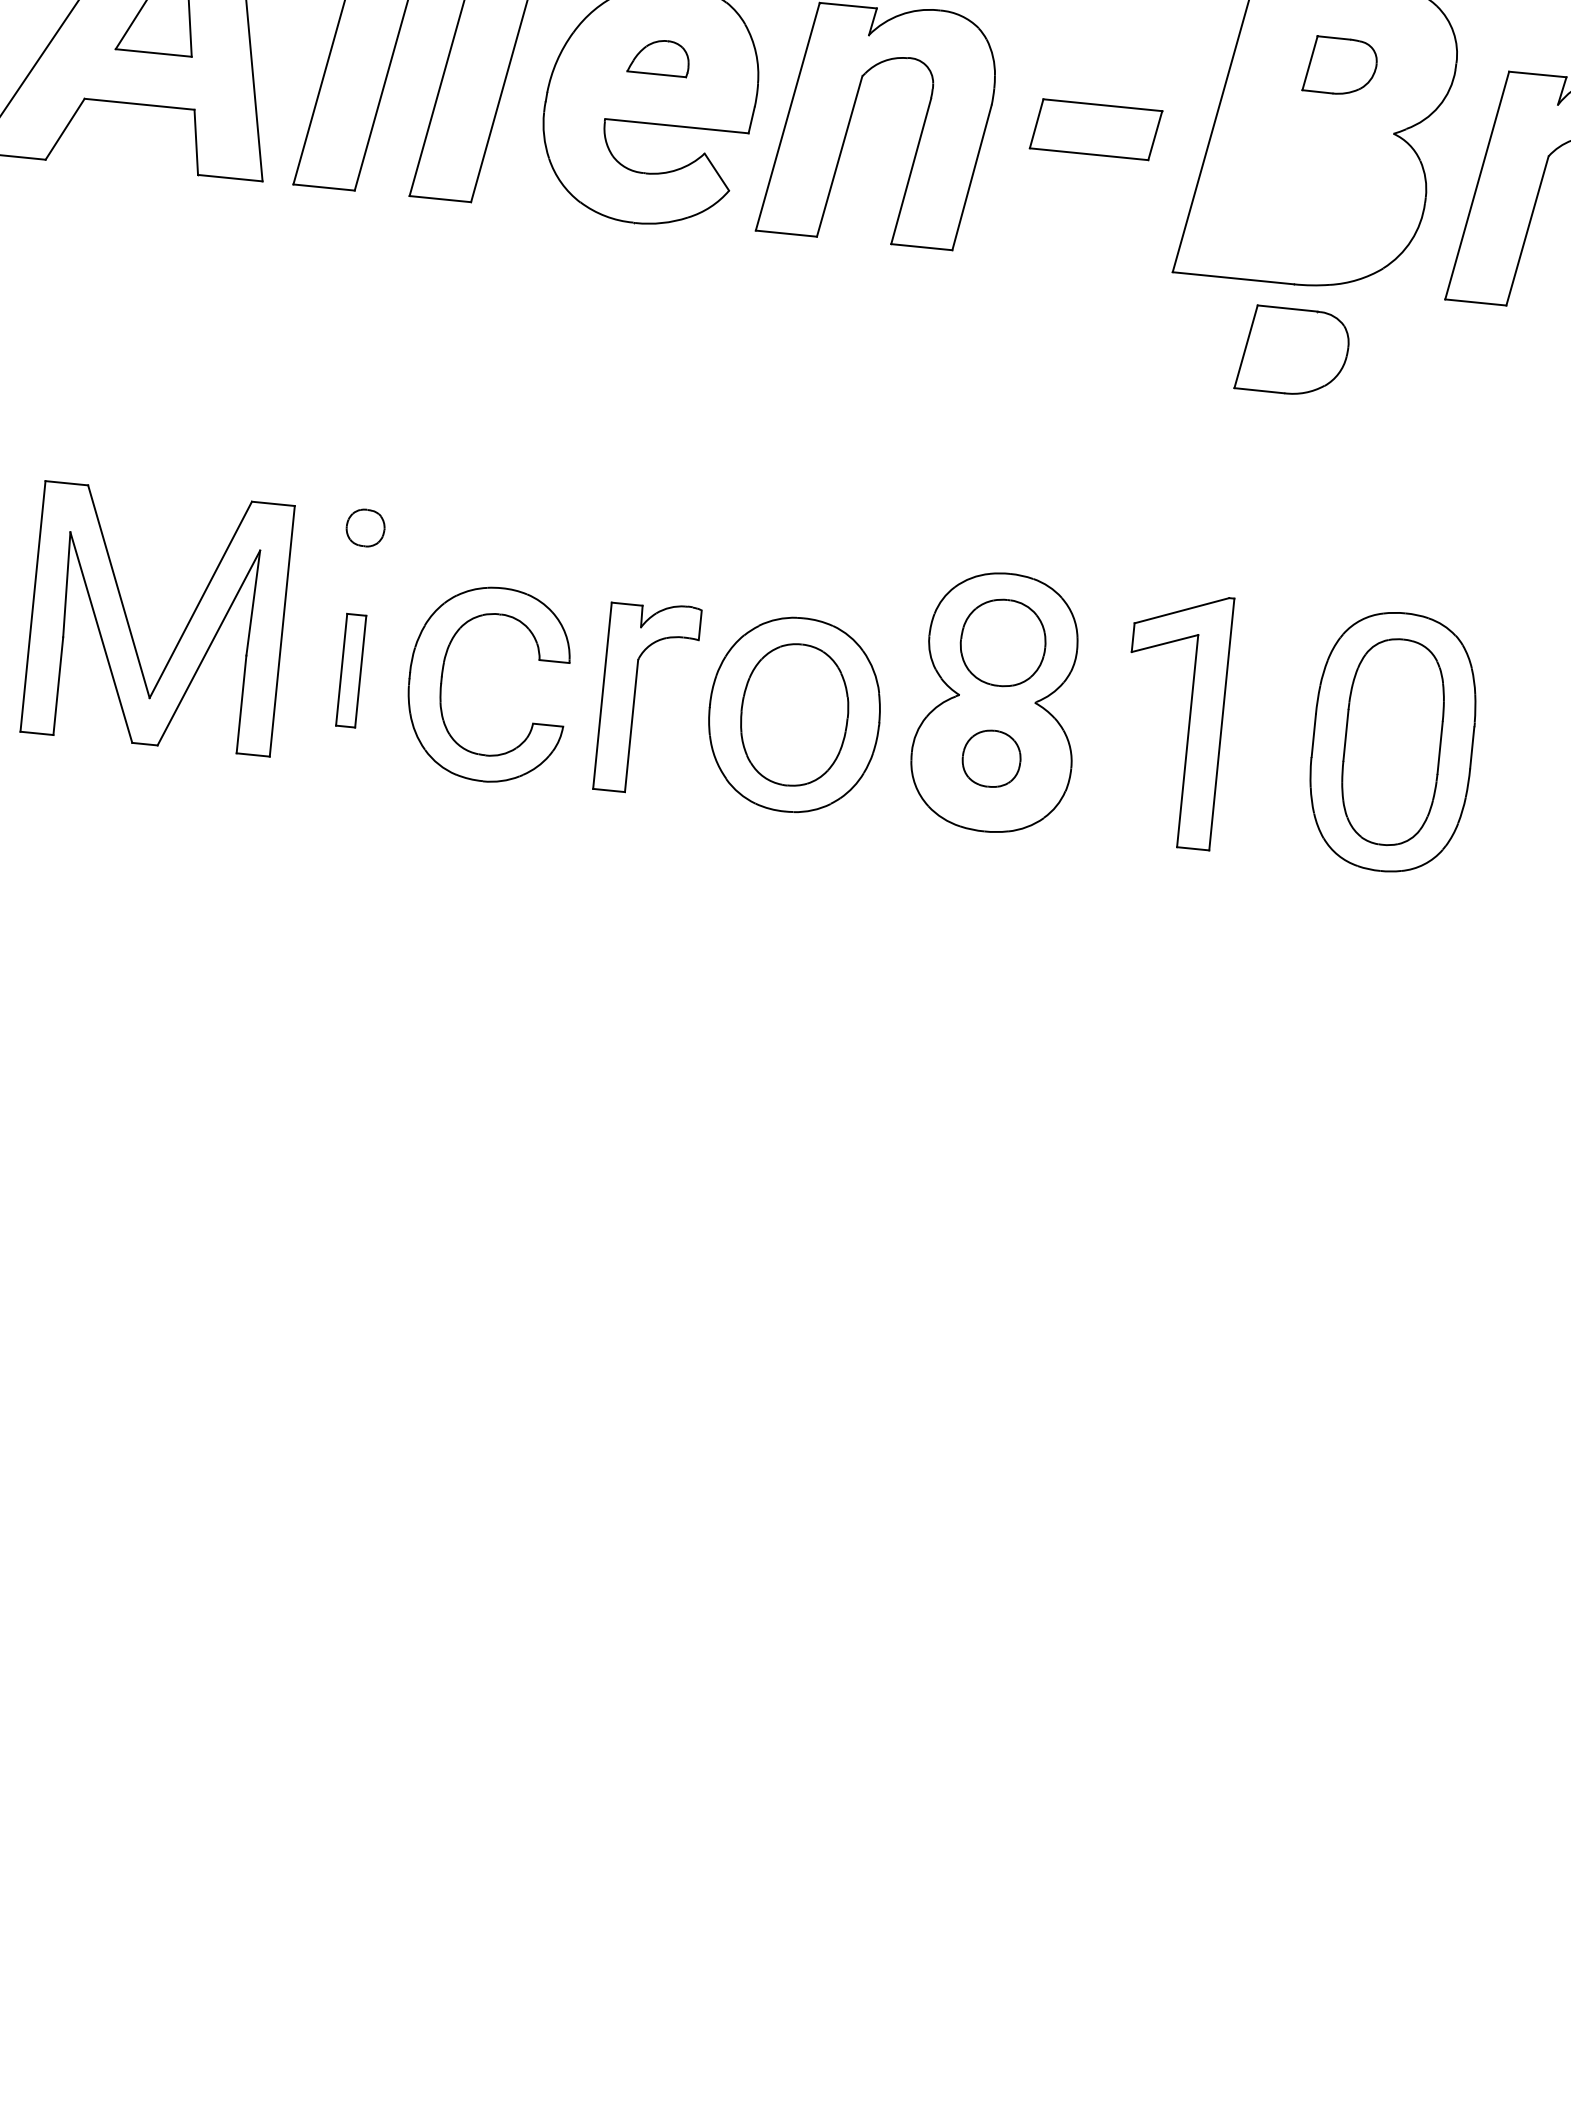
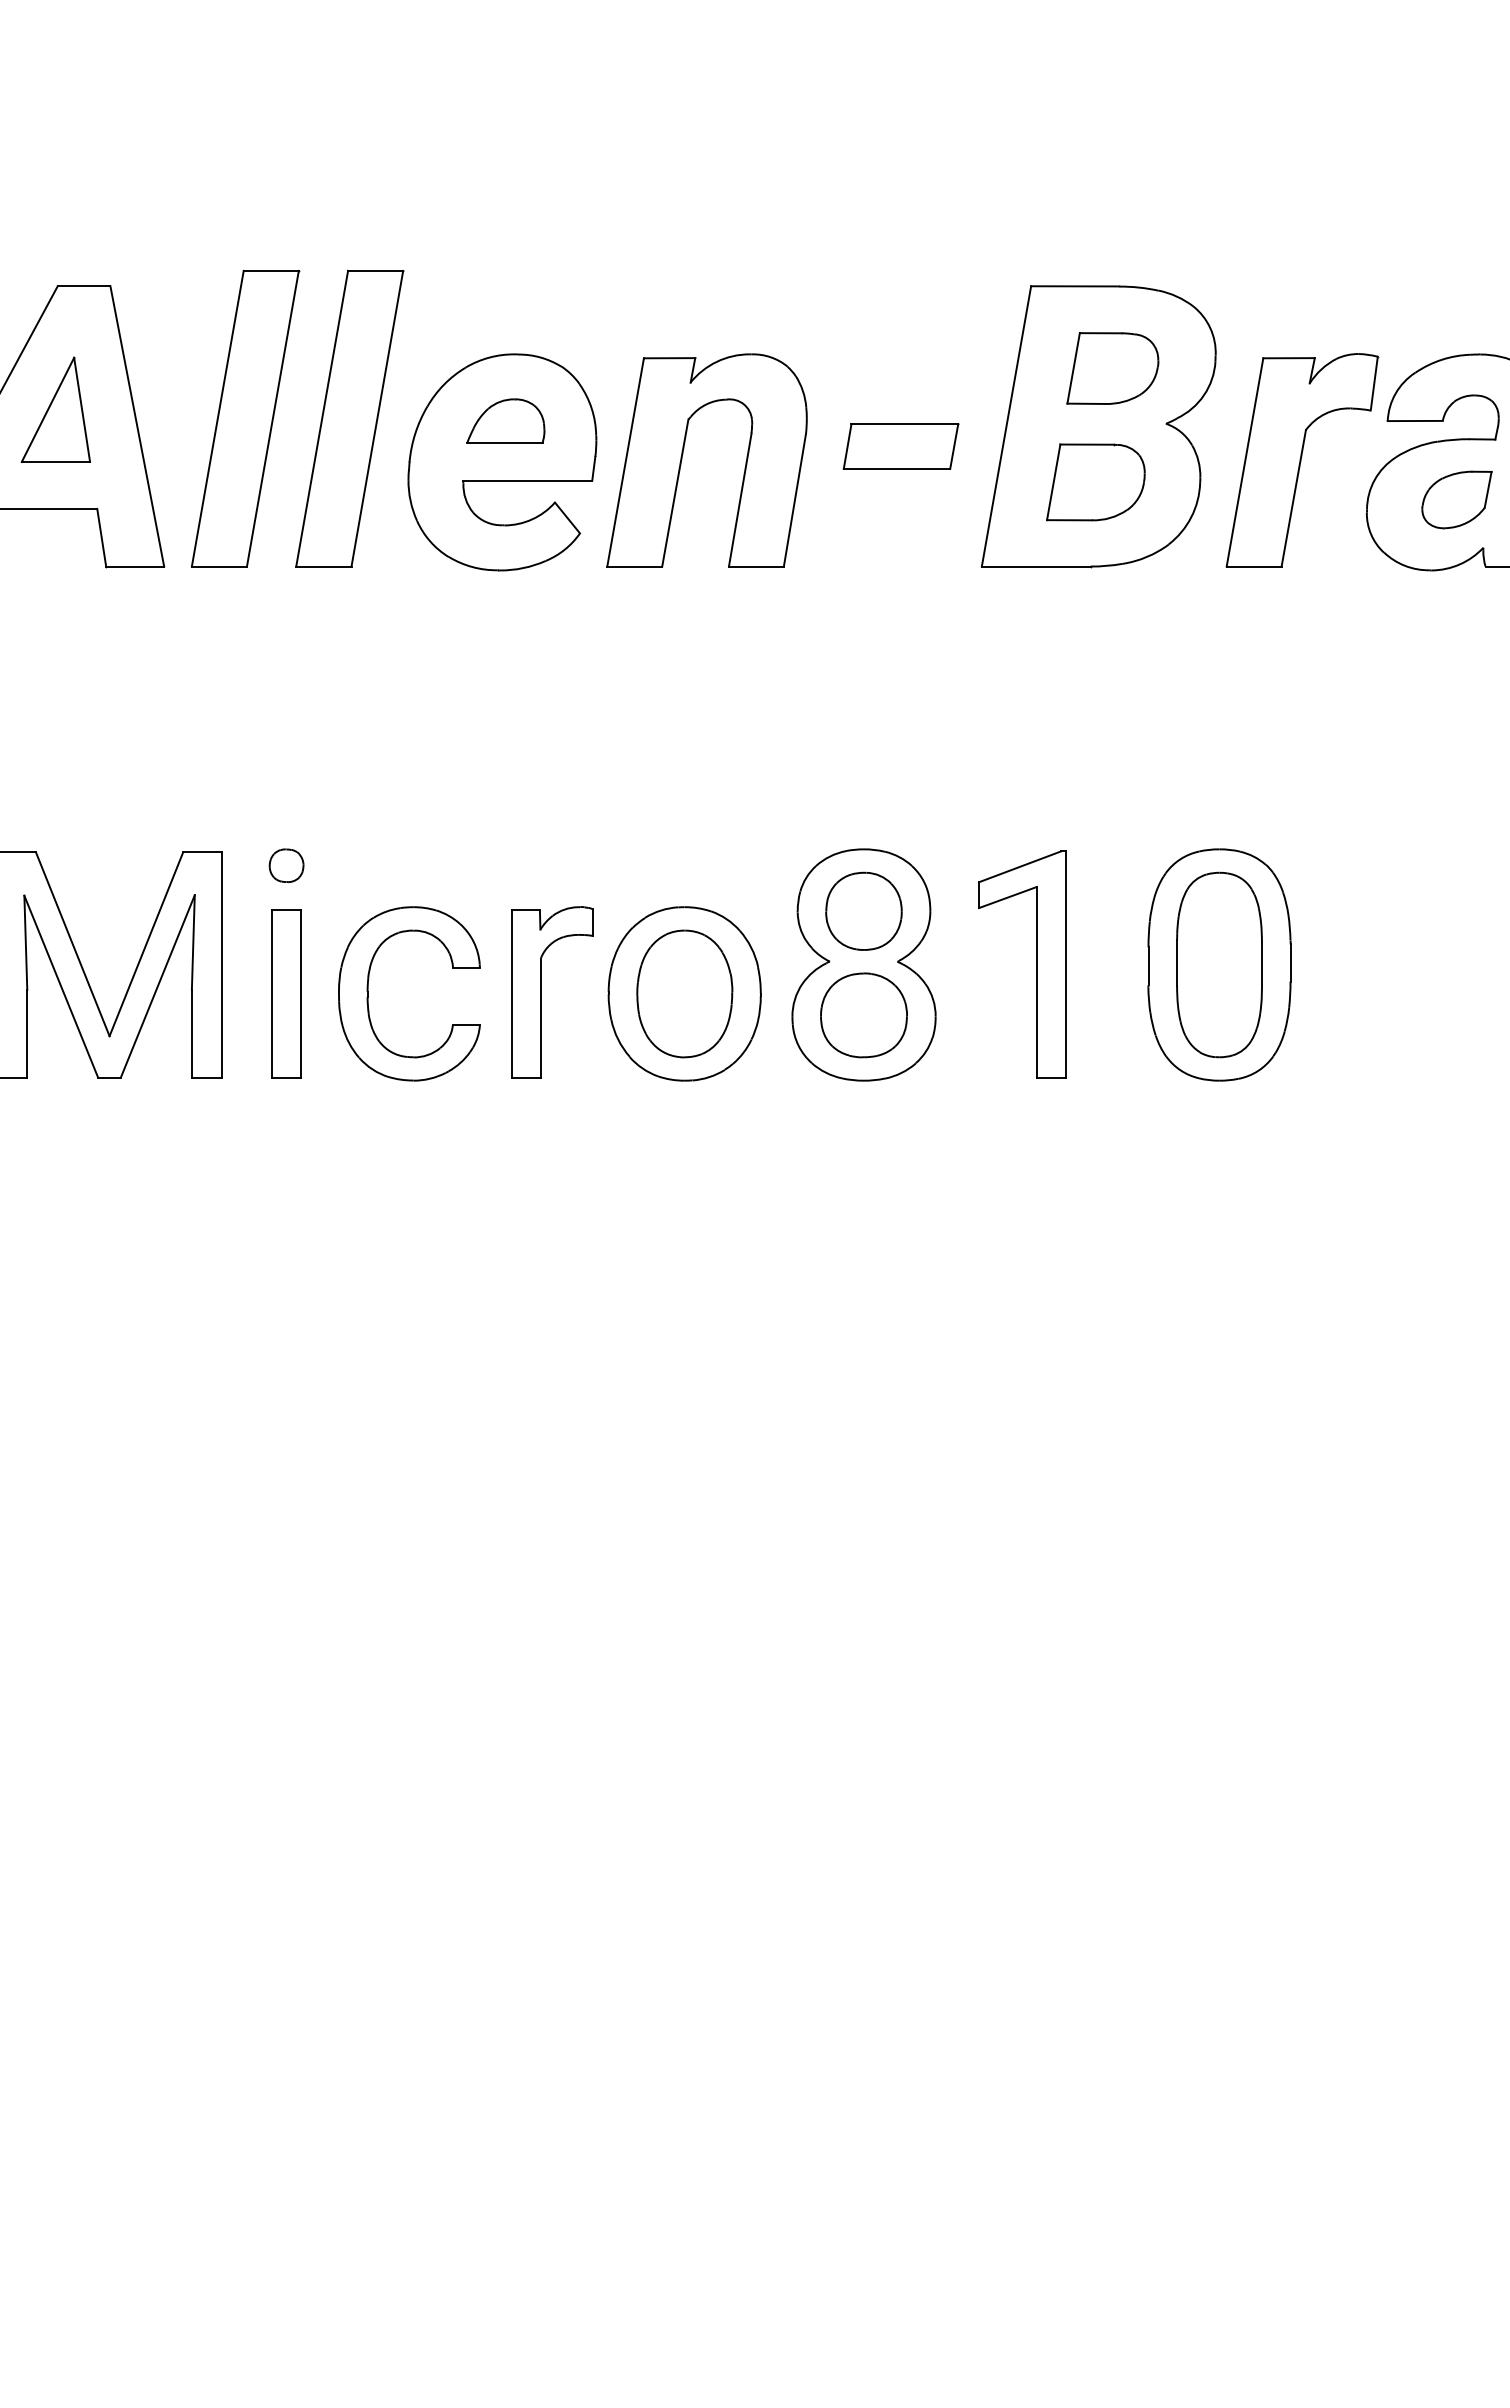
part: (658, 56) -> (505, 420), size x1.43
part: (1340, 66) -> (1112, 368), size x1.43
part: (1292, 351) -> (1095, 482), moved
part: (351, 670) -> (286, 993), size x1.67
part: (991, 758) -> (863, 1015), size x1.67

